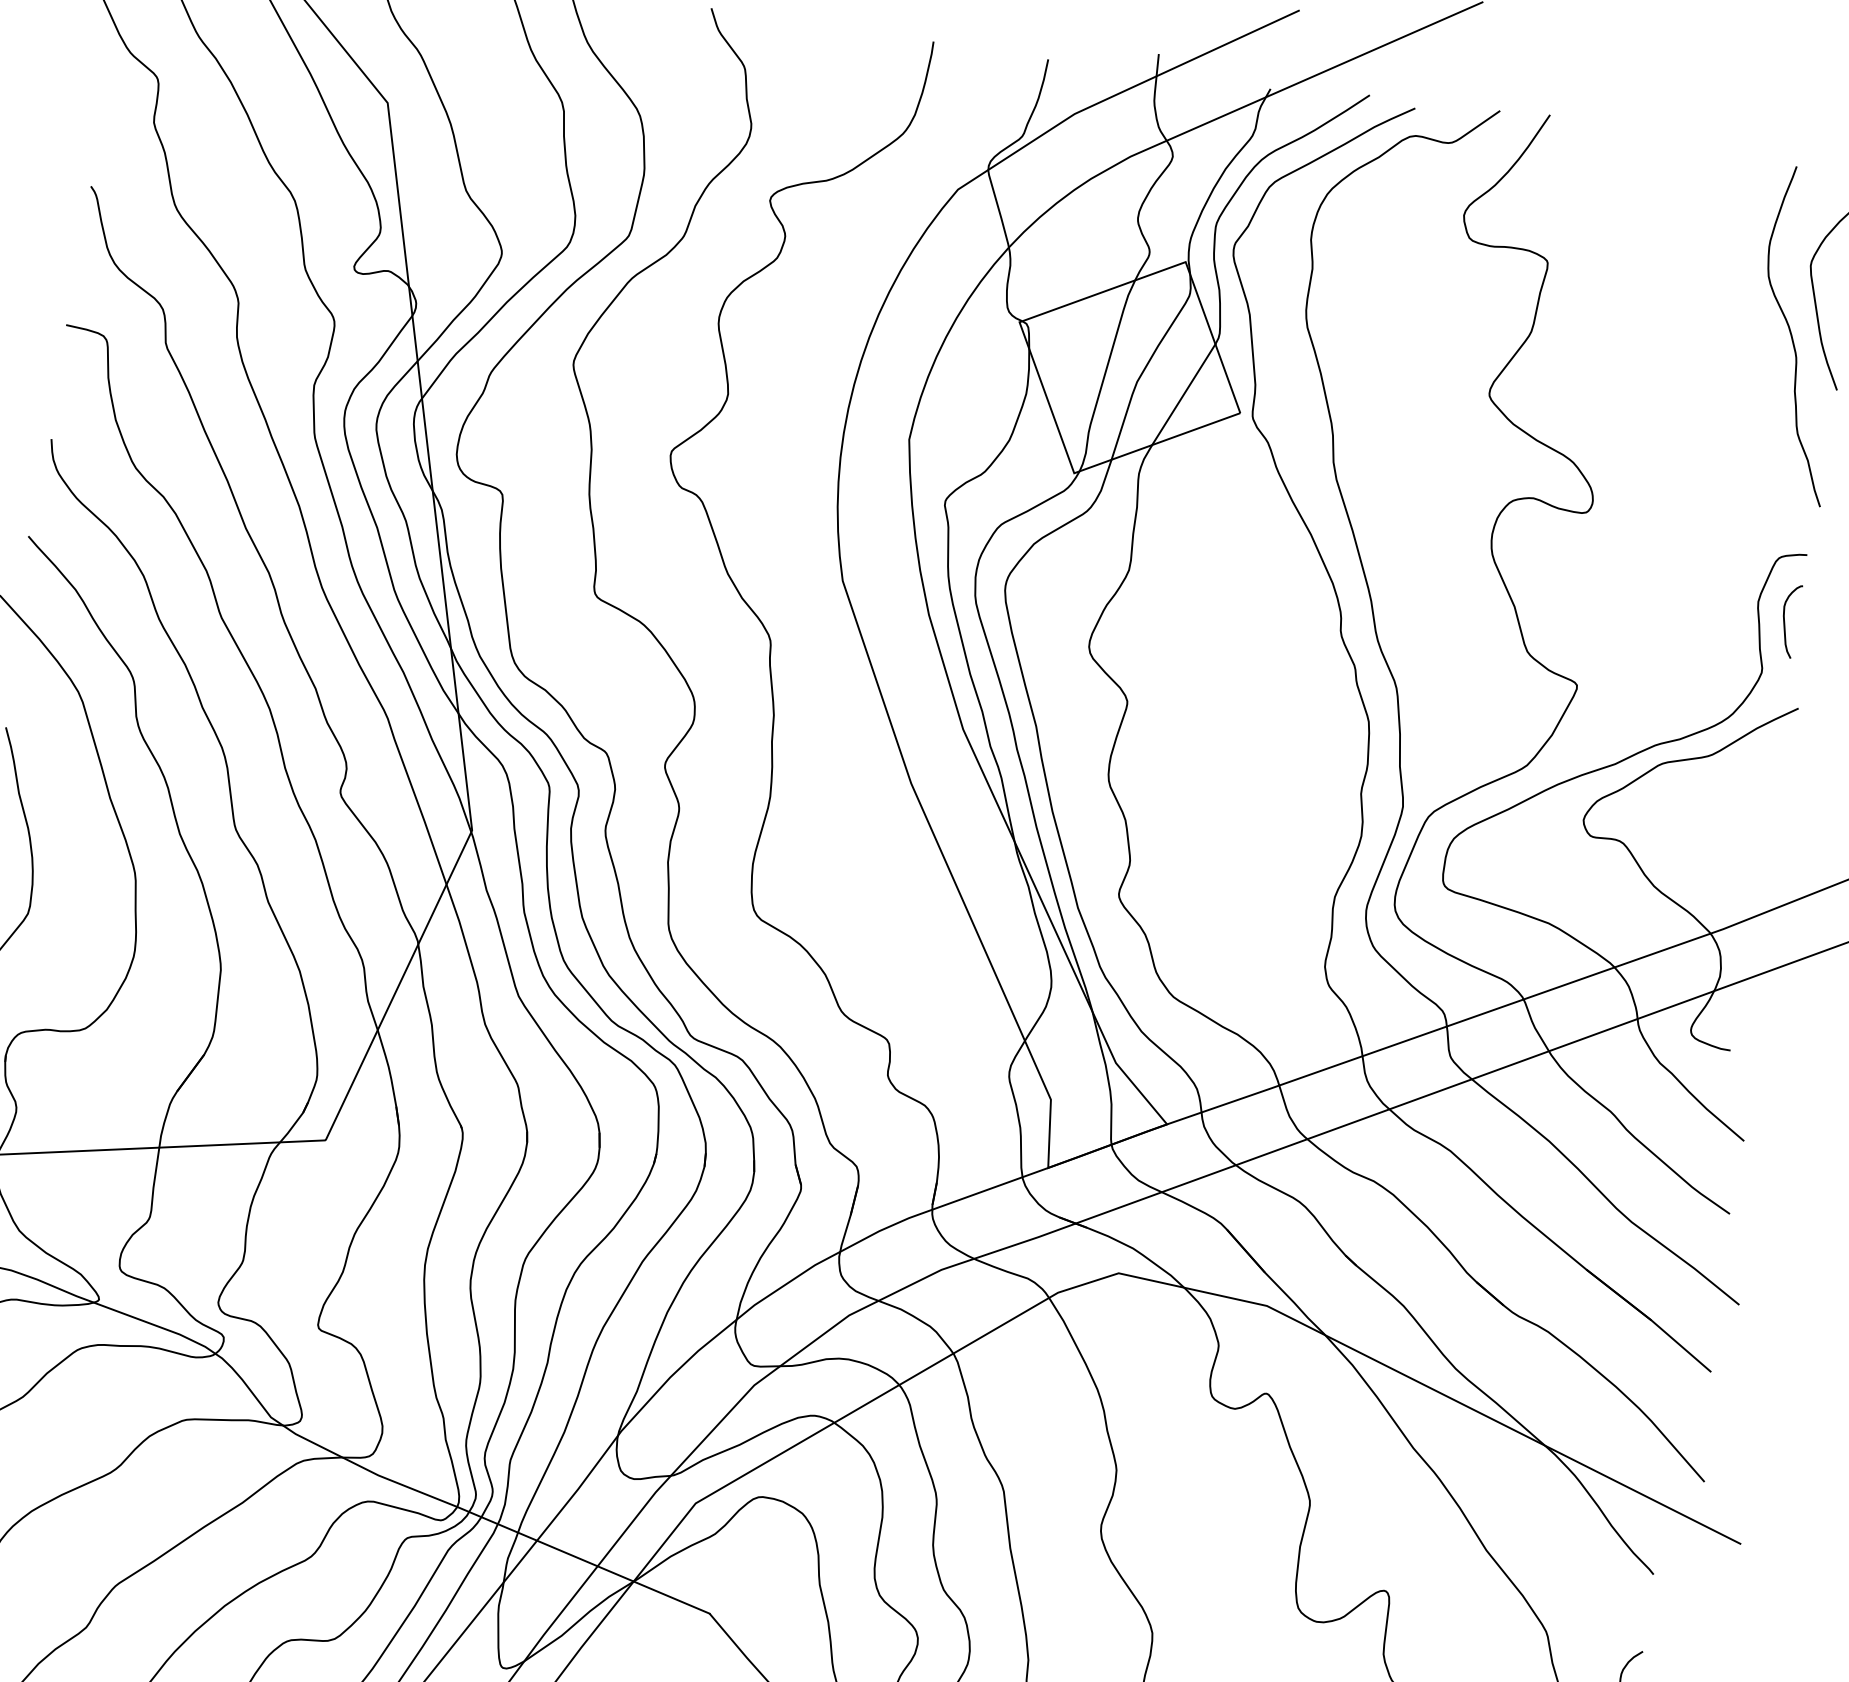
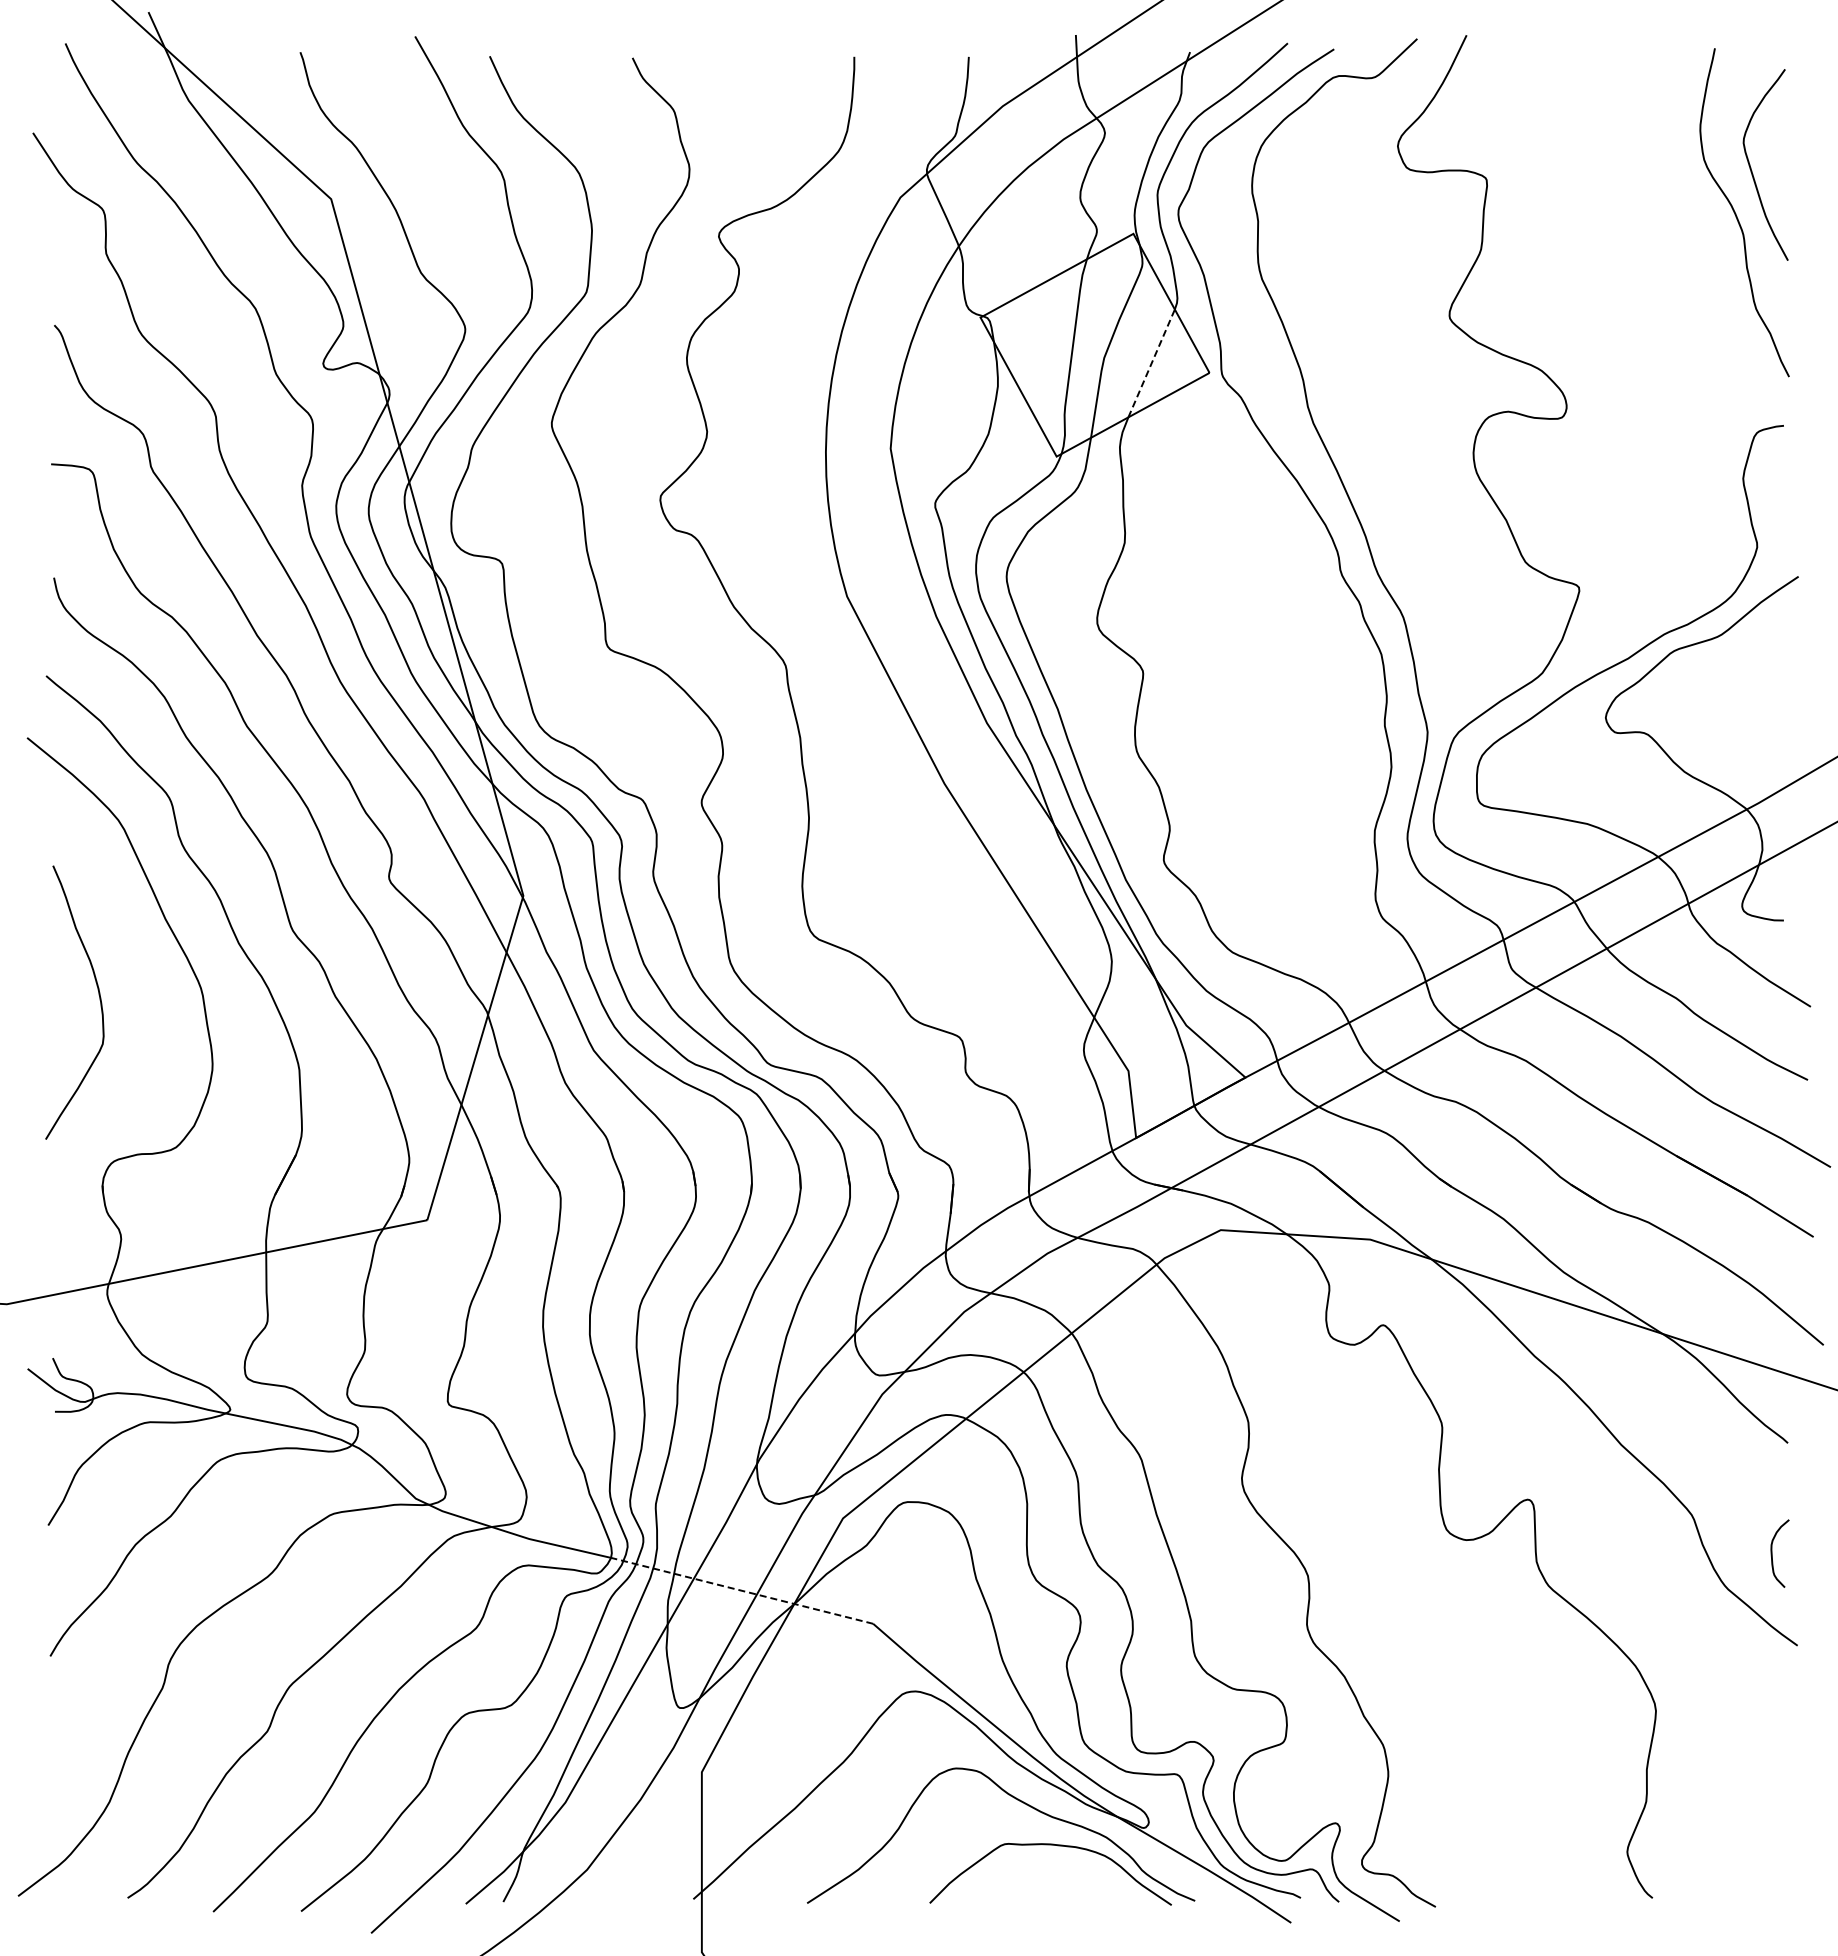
line: (1183, 394) -> (1151, 363), solid -> dashed
curve: (1785, 621) -> (1772, 493), removed
line: (583, 1560) -> (742, 1590), solid -> dashed

